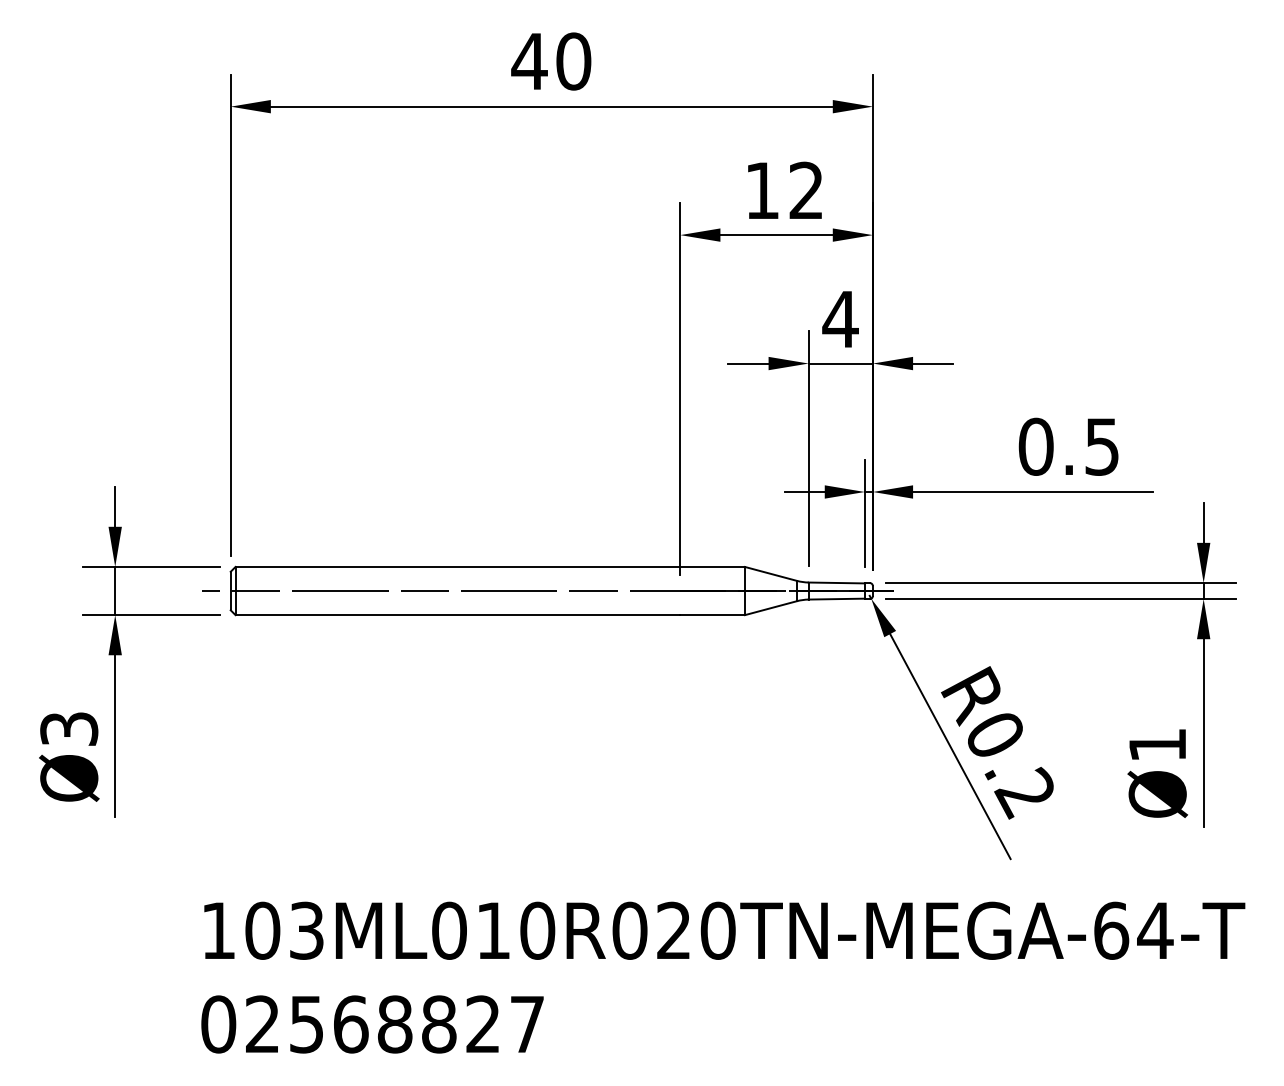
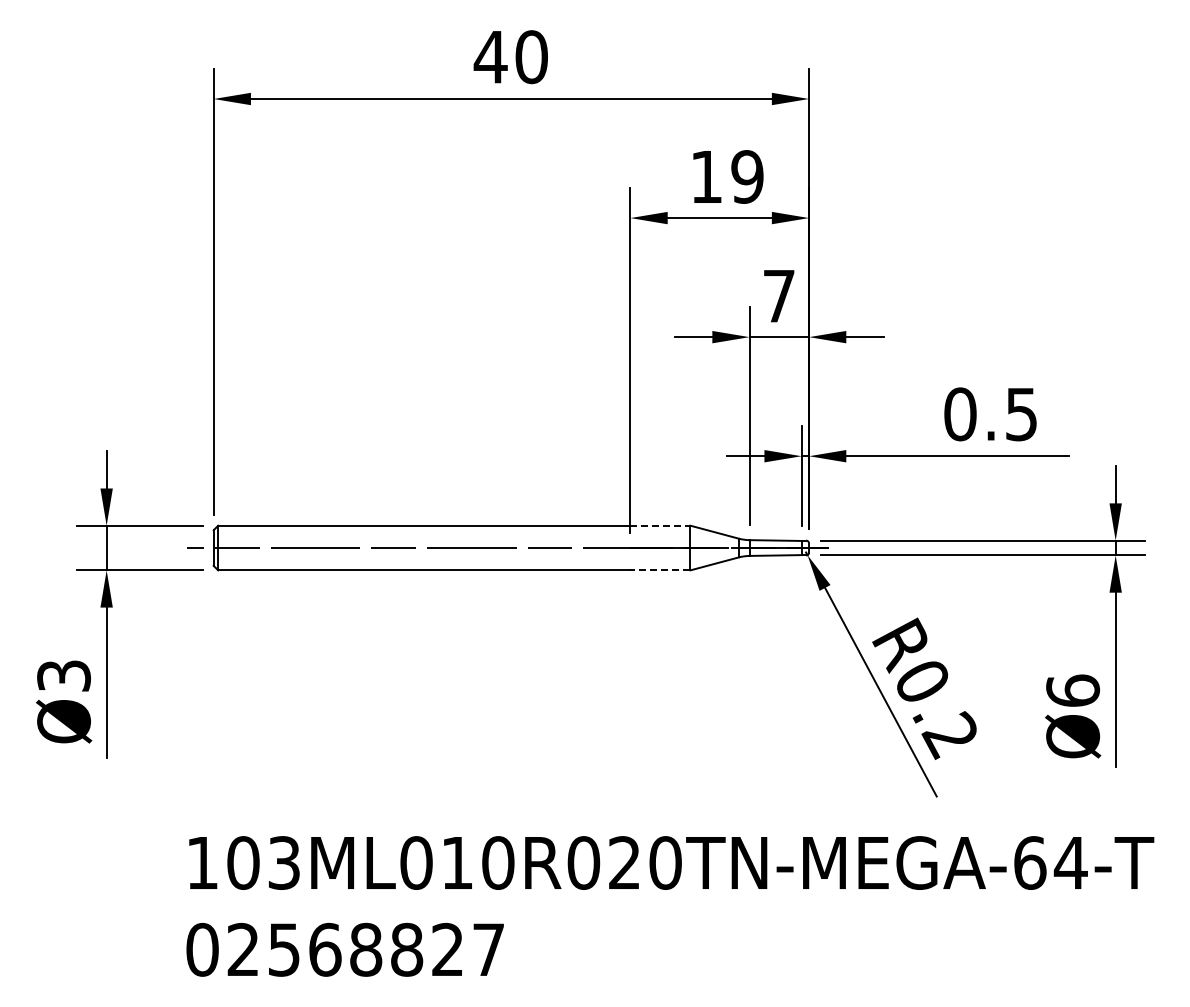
text: (806, 190) -> (747, 176), 12 -> 19
text: (841, 319) -> (779, 296), 4 -> 7
line: (712, 566) -> (660, 525), solid -> dashed
line: (712, 615) -> (660, 570), solid -> dashed
text: (1158, 744) -> (1073, 690), Ø1 -> Ø6

